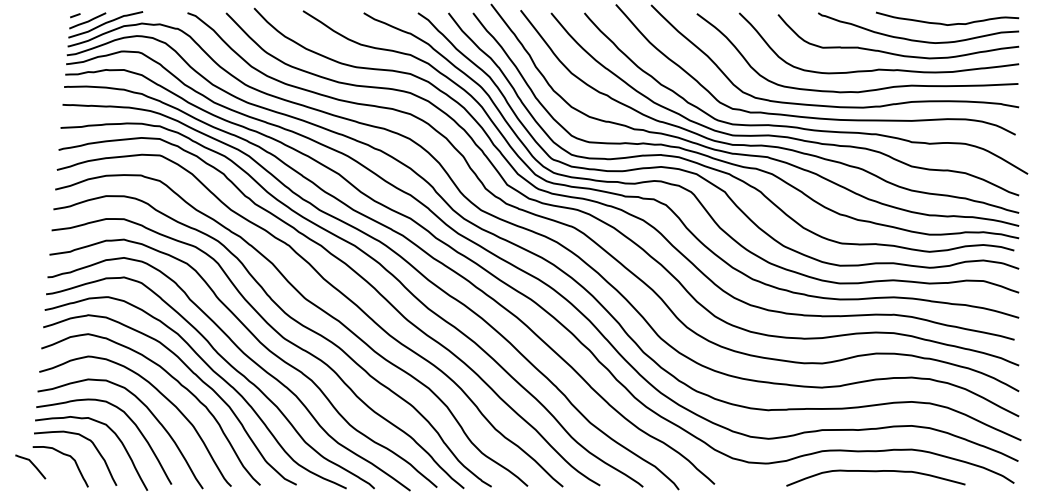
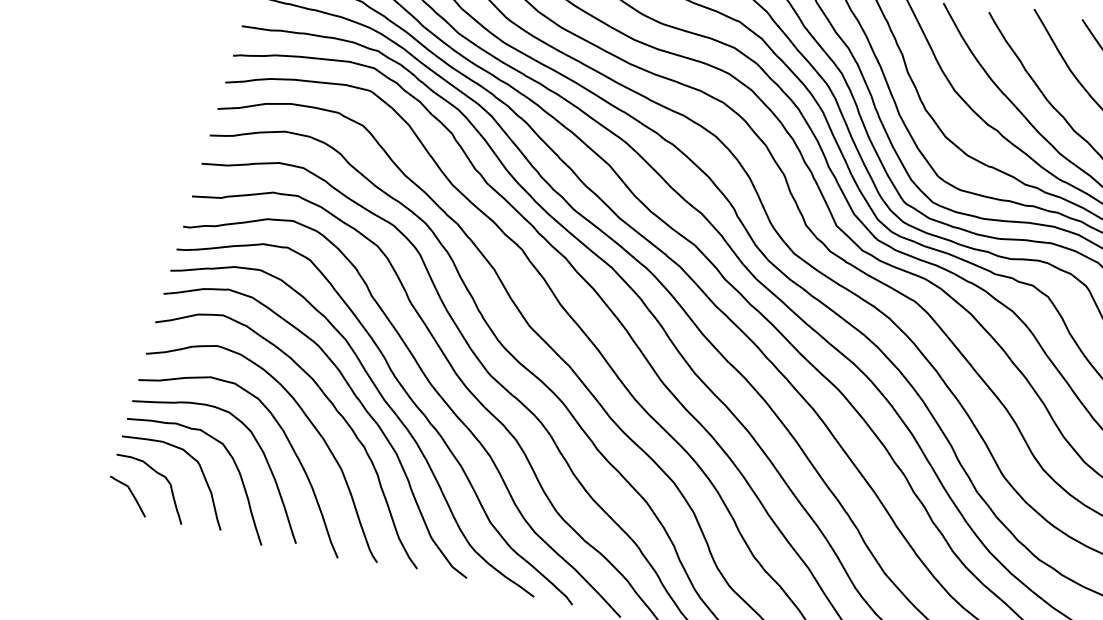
curve: (32, 464) -> (131, 493), moved

